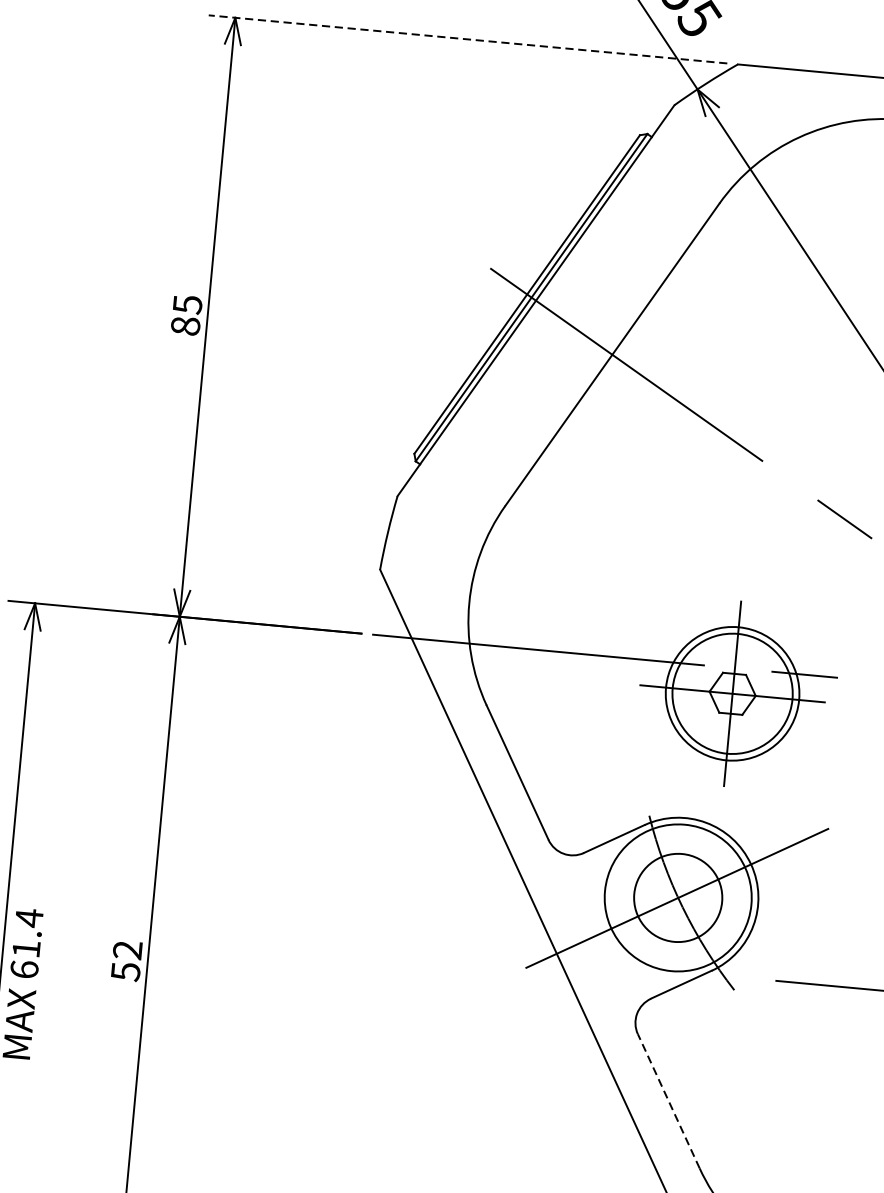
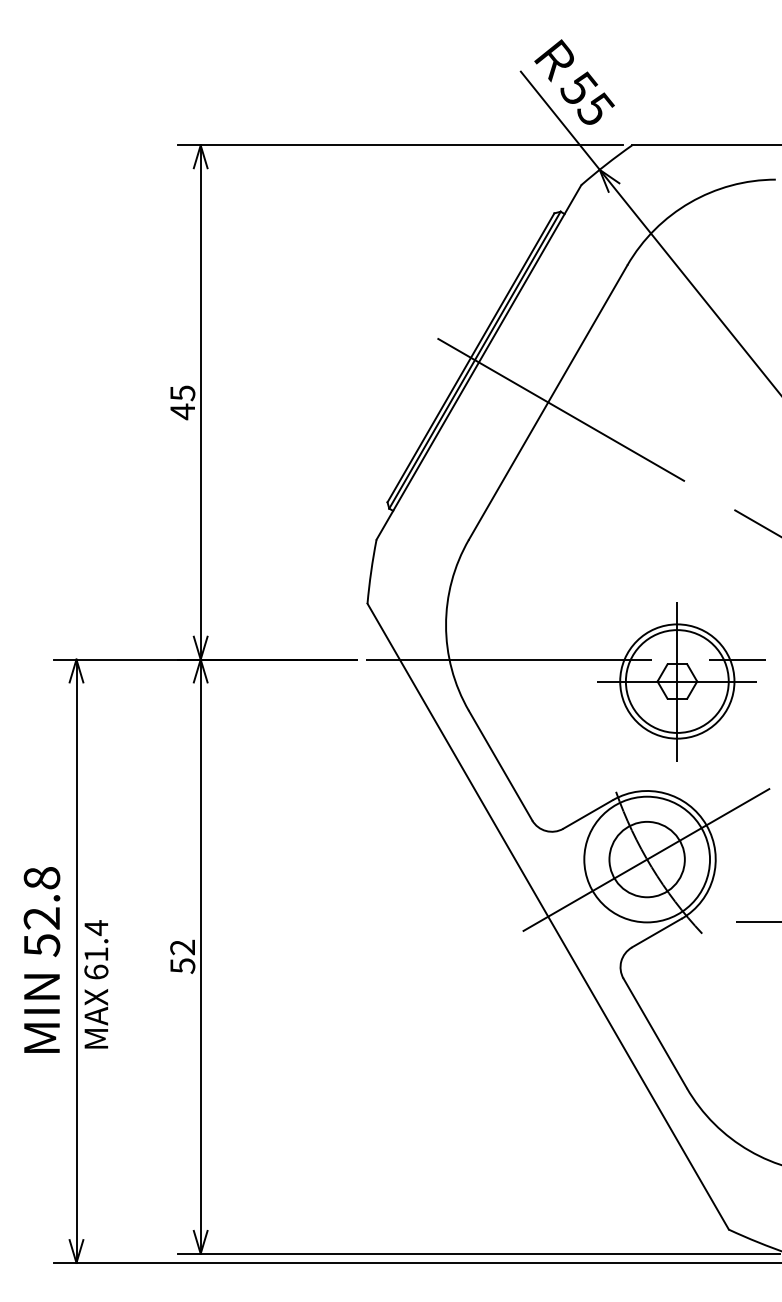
line: (468, 39) -> (400, 145), dashed -> solid
text: (185, 325) -> (182, 411), 85 -> 45
line: (668, 1100) -> (654, 1032), dashed -> solid

